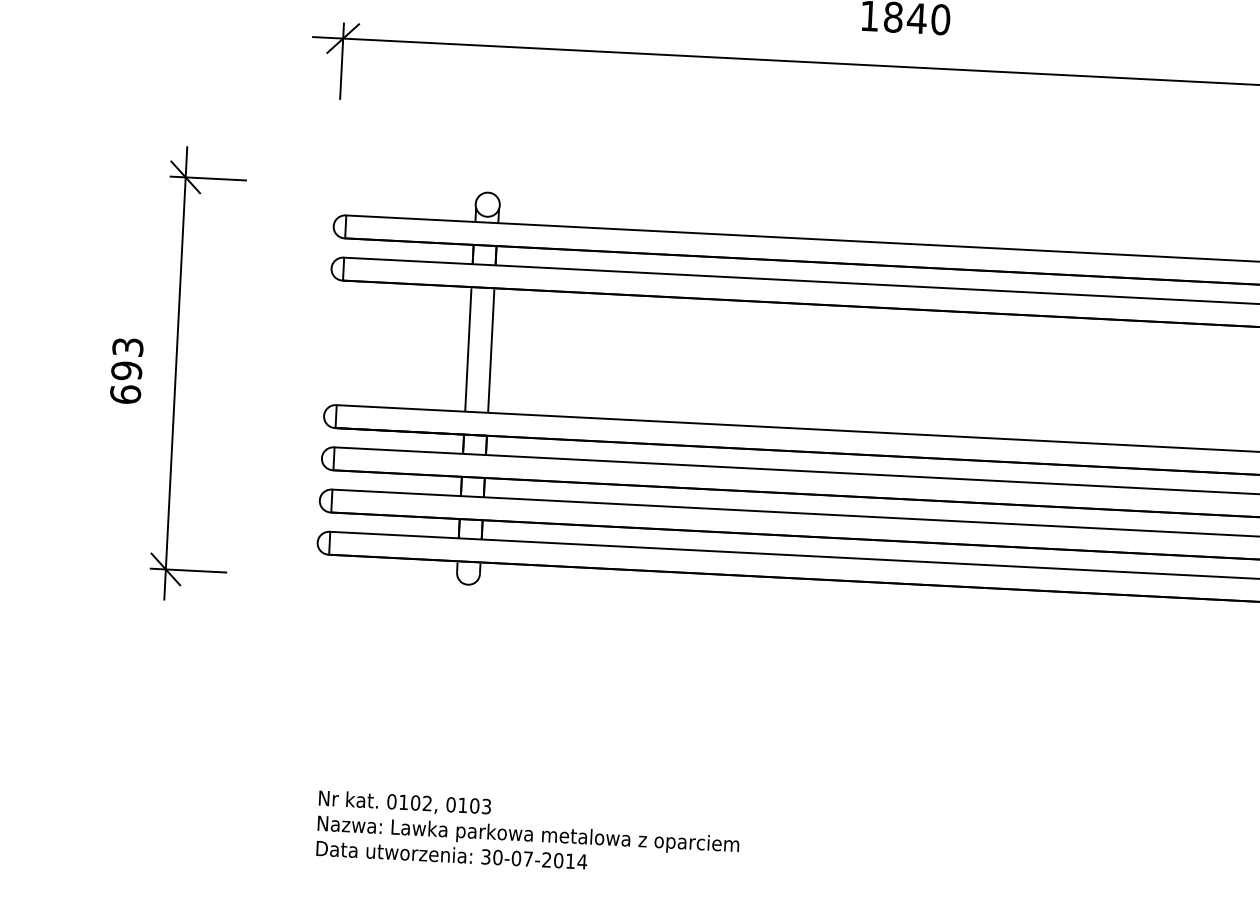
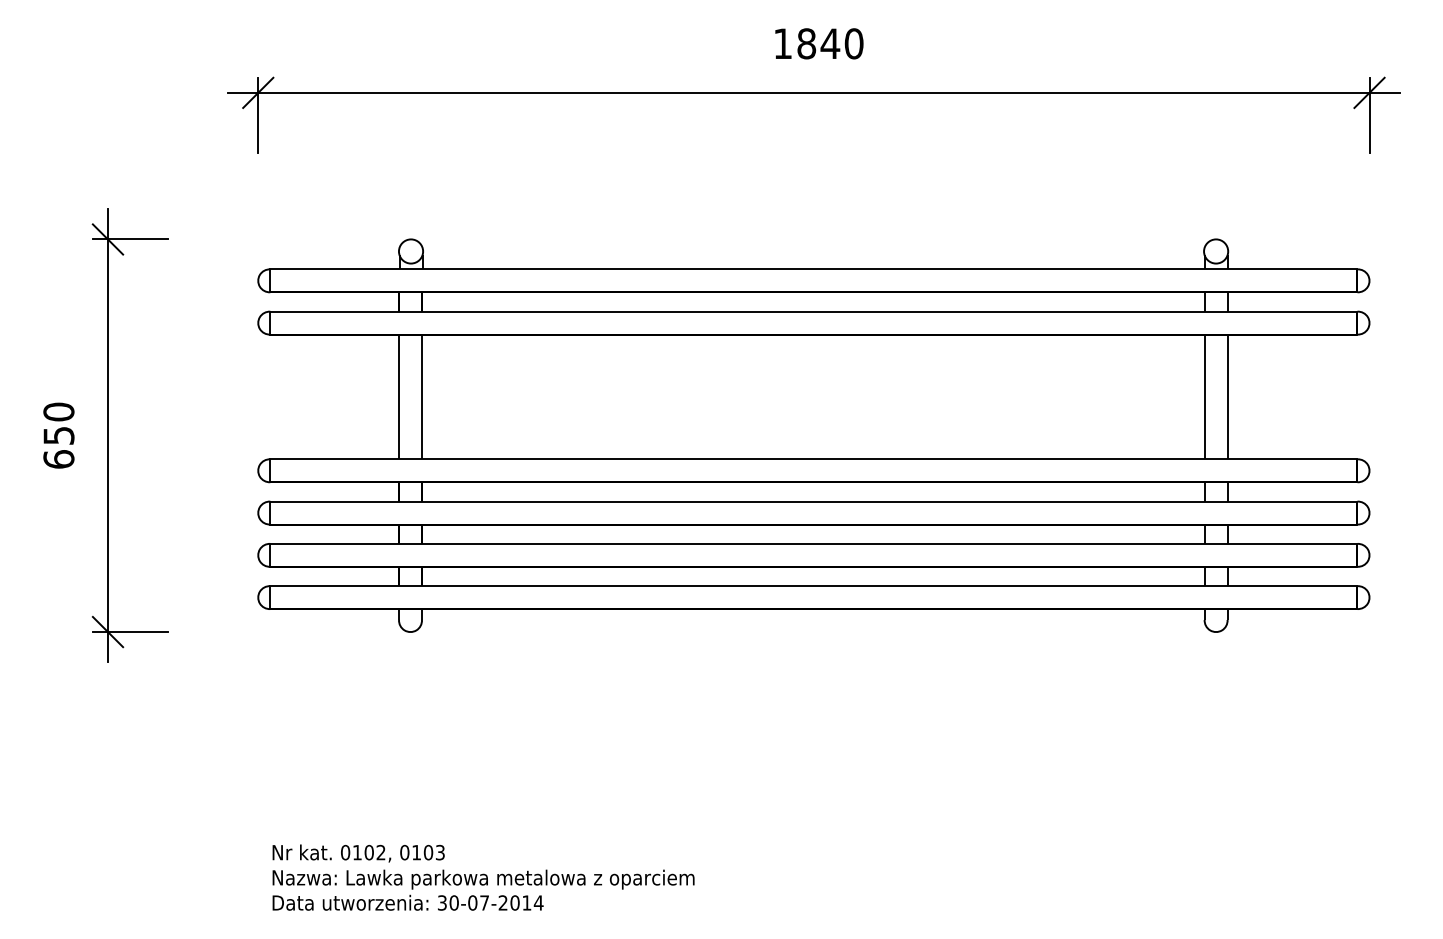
text: (126, 358) -> (58, 423), 693 -> 650

